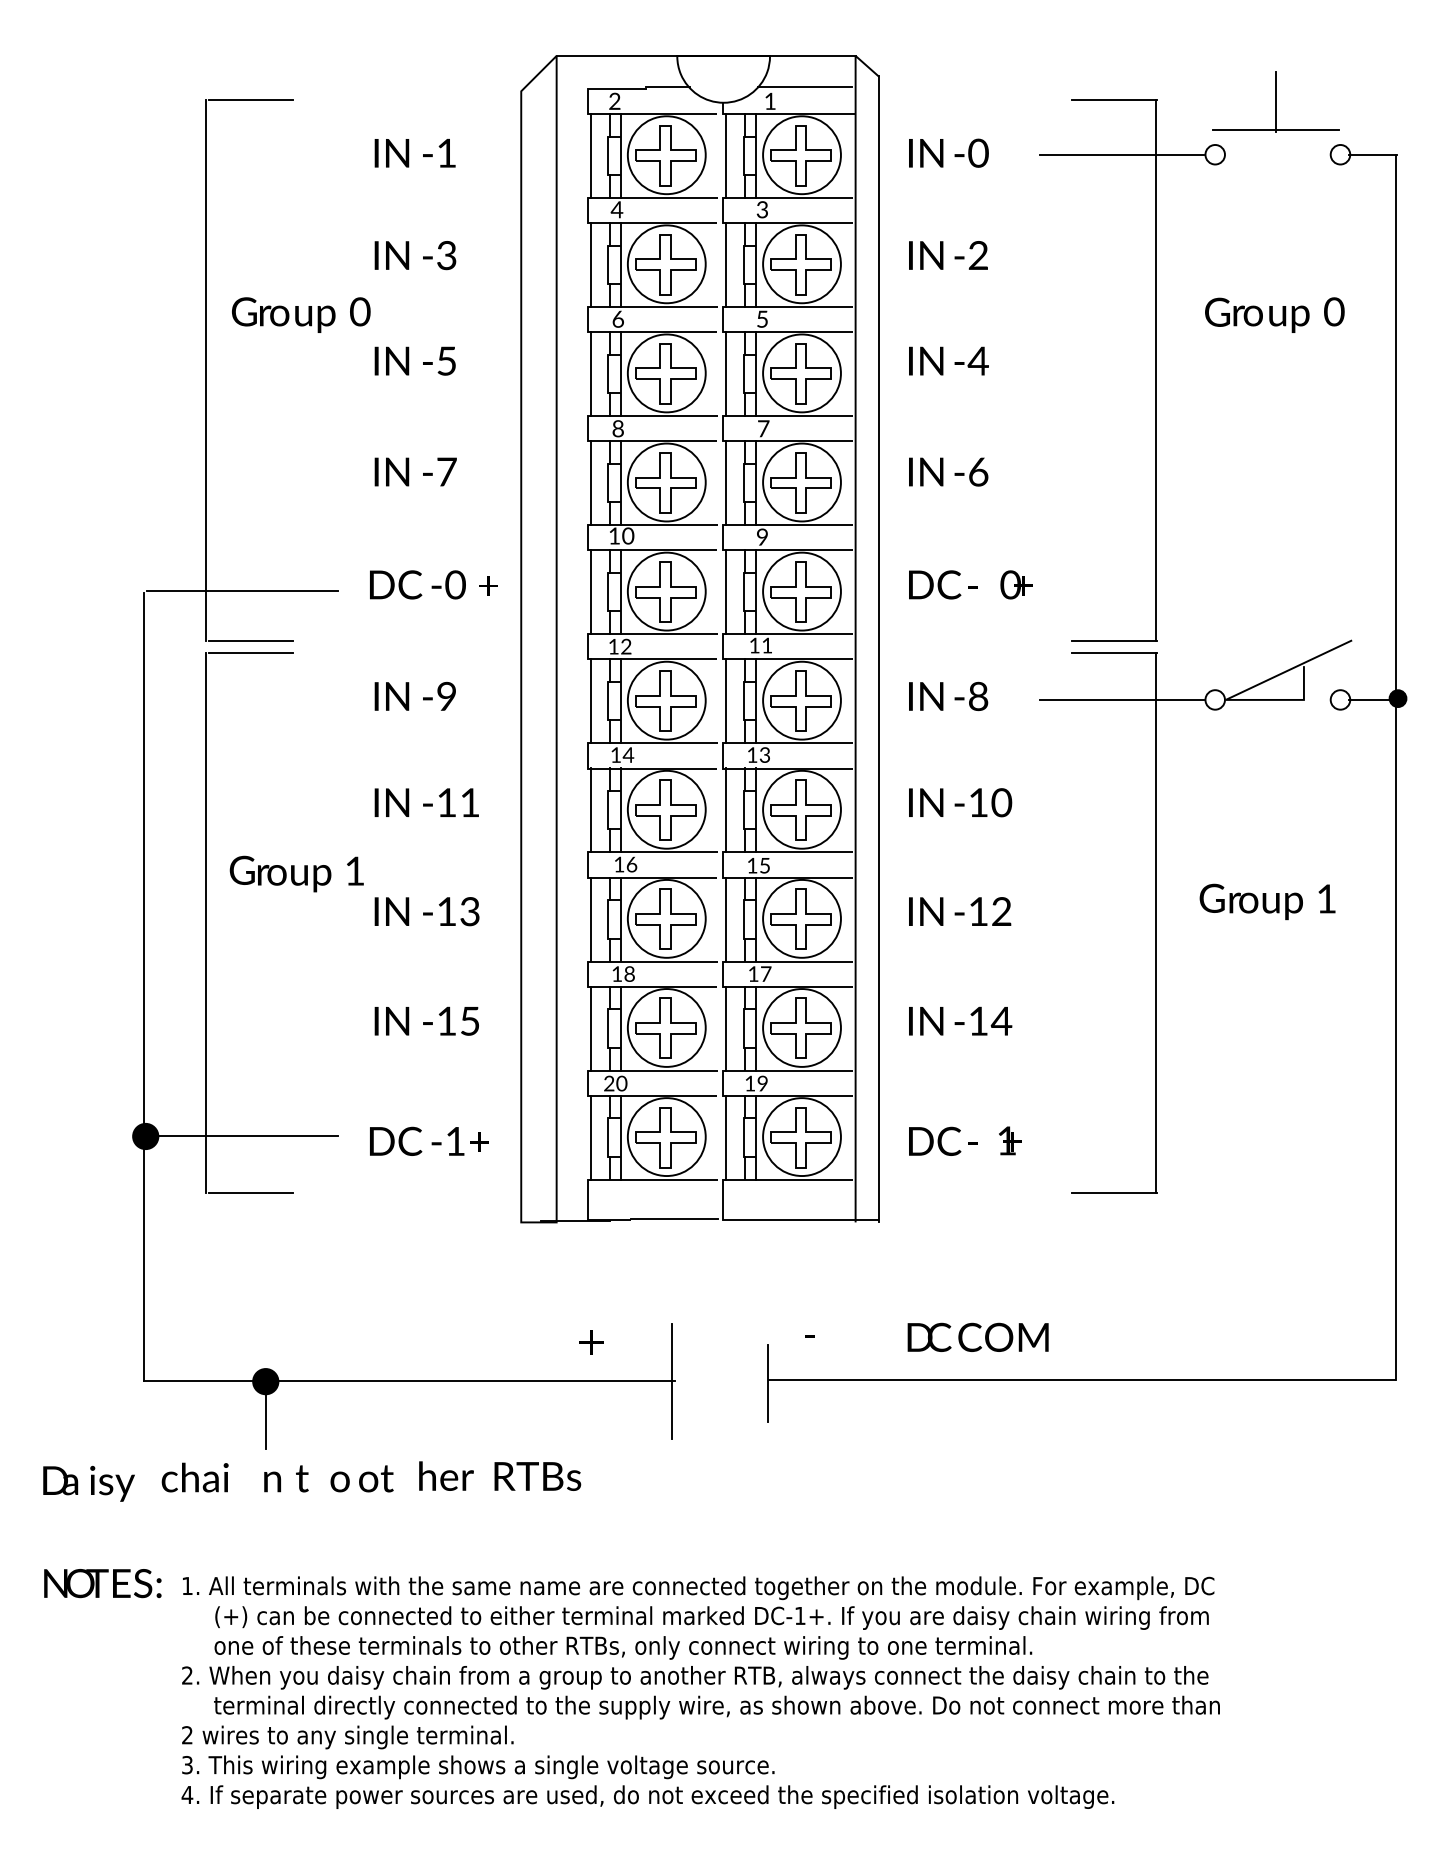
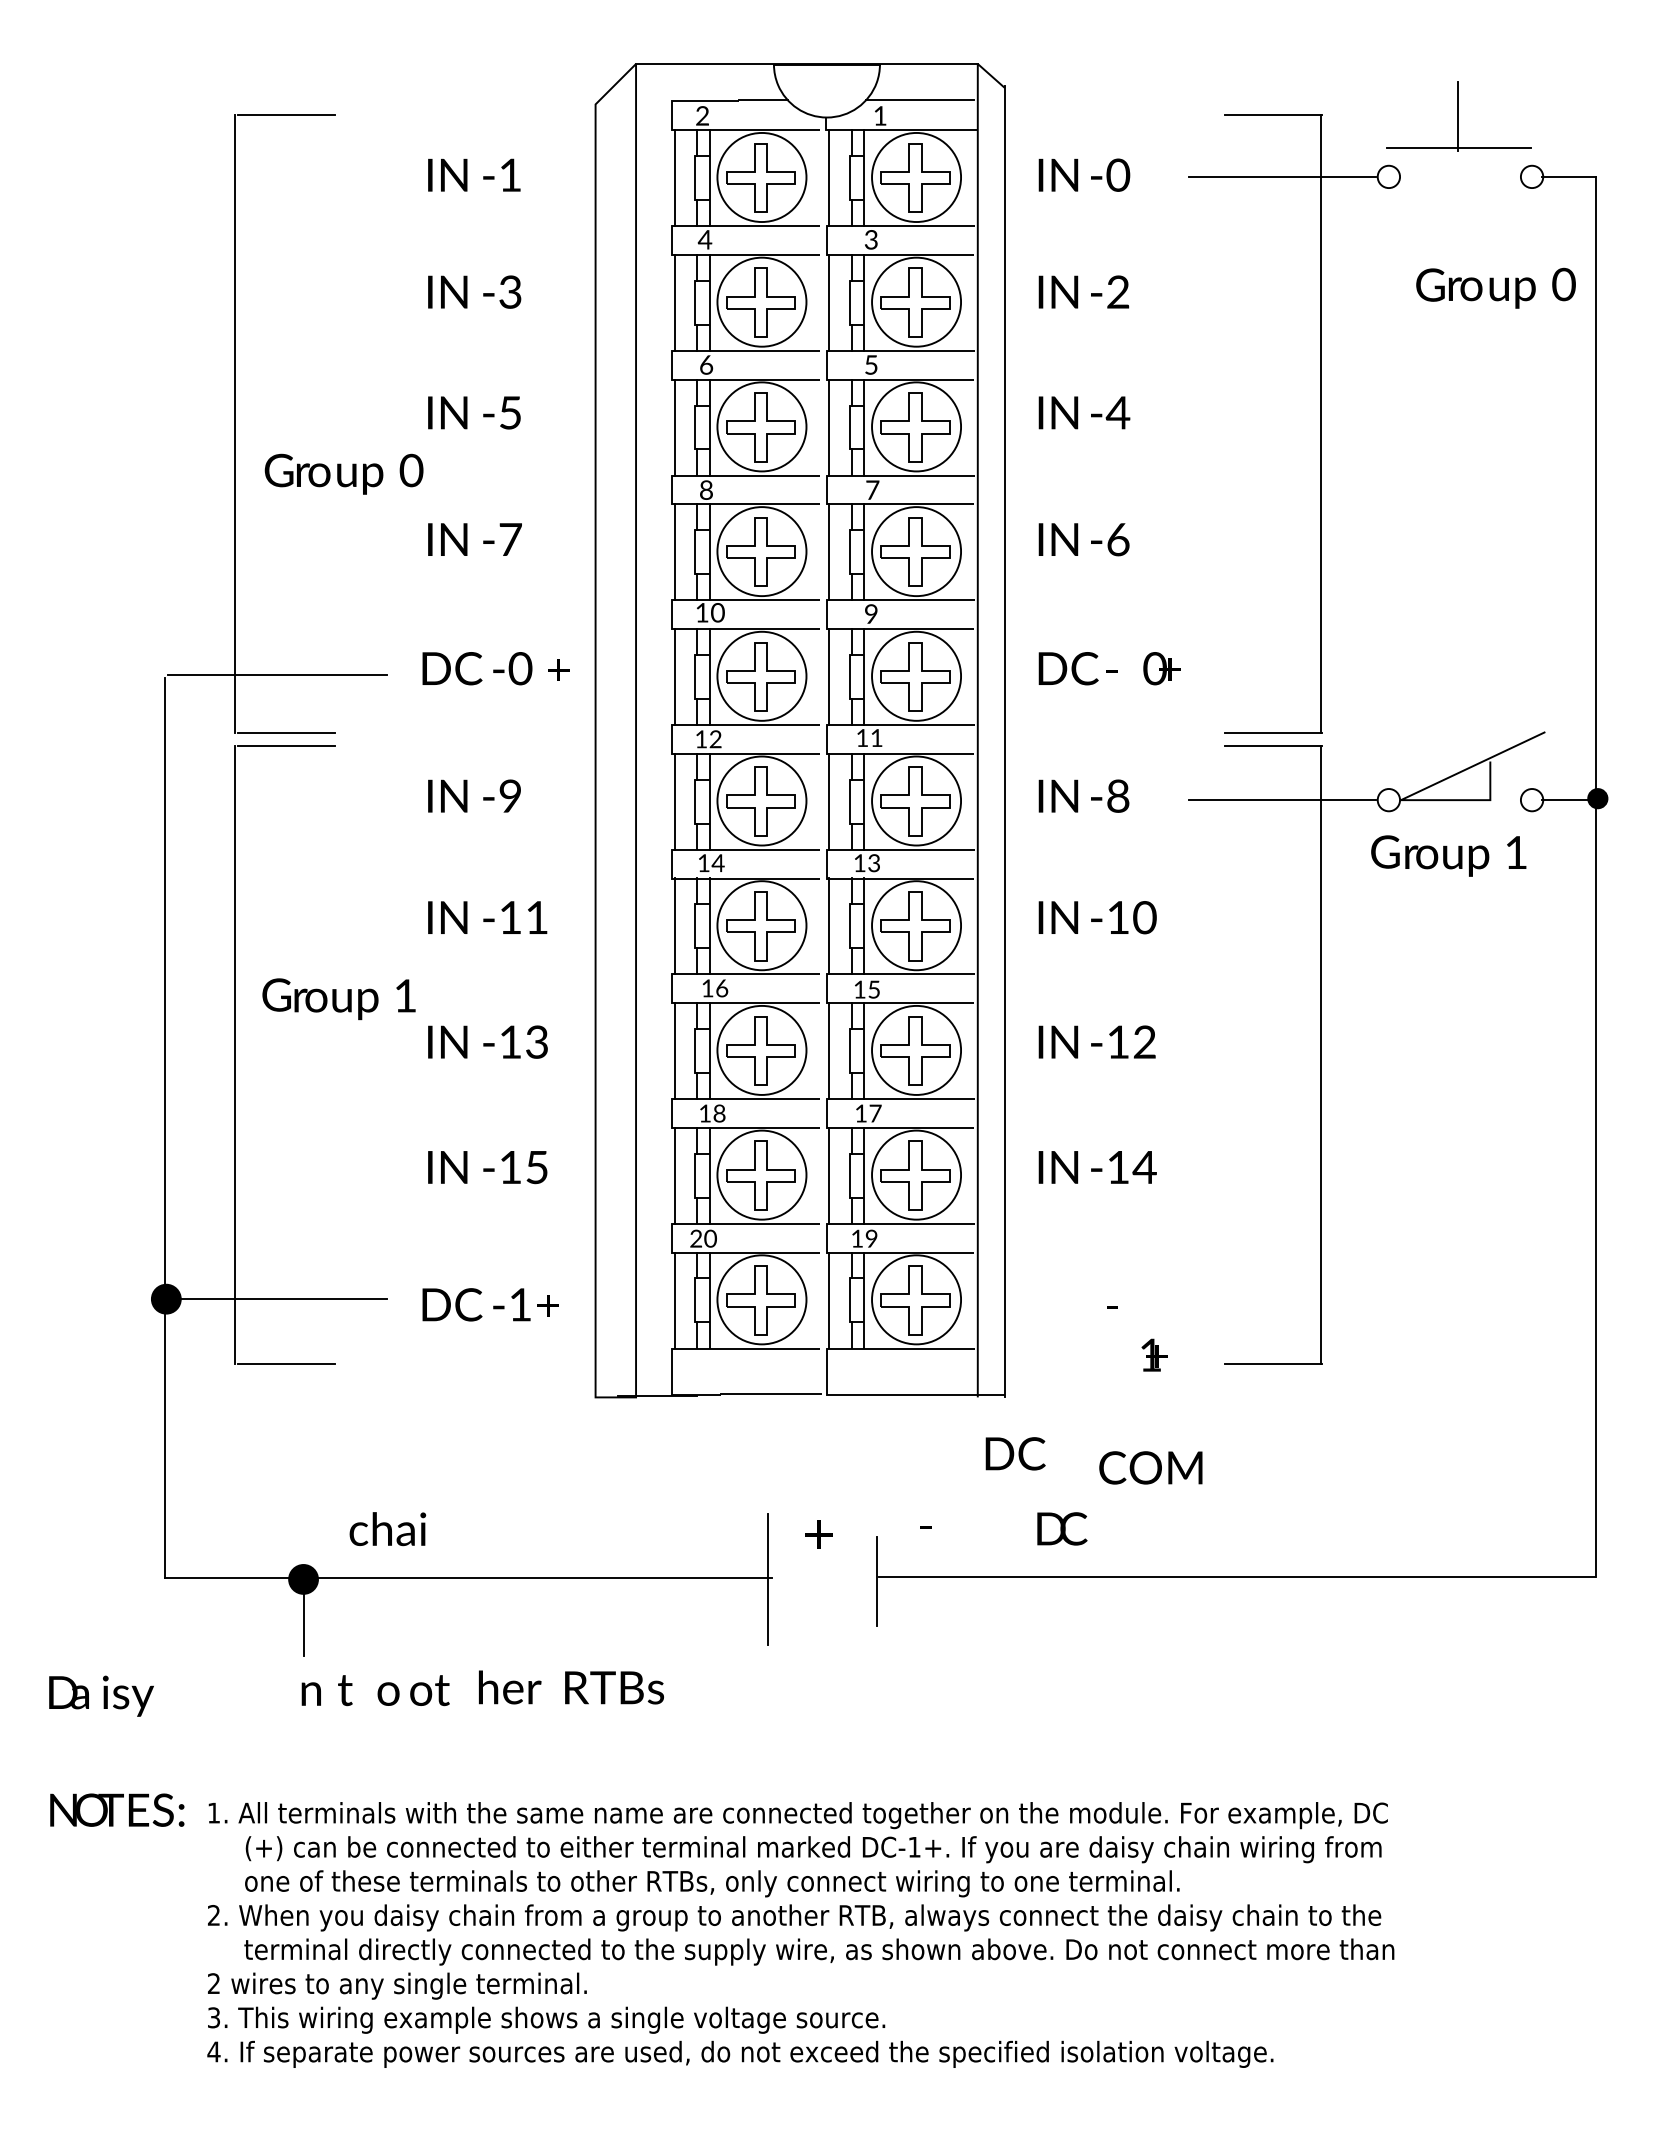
text: (300, 314) -> (343, 473), moved
text: (1274, 314) -> (1495, 287), moved
text: (1267, 901) -> (1448, 855), moved
text: (1010, 1140) -> (1154, 1354), moved
text: (934, 1141) -> (1015, 1453), moved
text: (1003, 1337) -> (1150, 1467), moved
text: (591, 1342) -> (818, 1534), moved
text: (194, 1477) -> (387, 1529), moved

